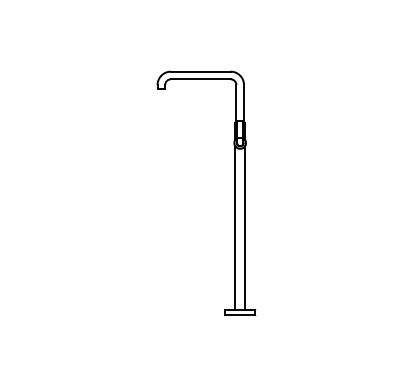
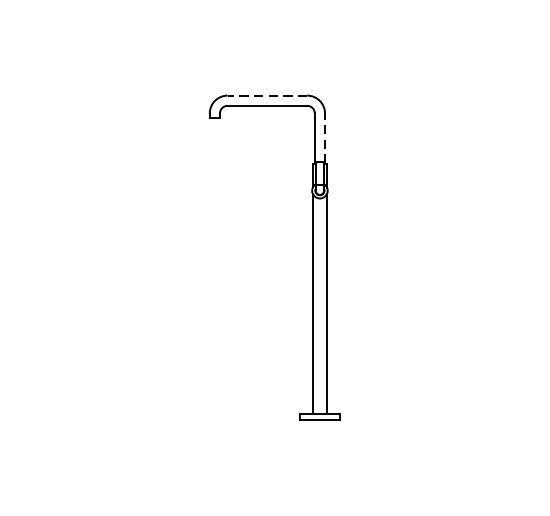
line: (200, 71) -> (267, 95), solid -> dashed
line: (244, 103) -> (325, 138), solid -> dashed

